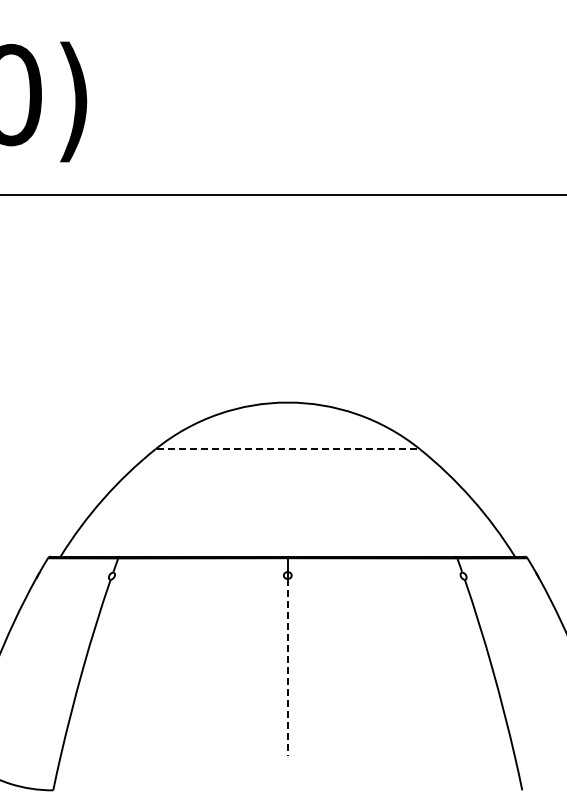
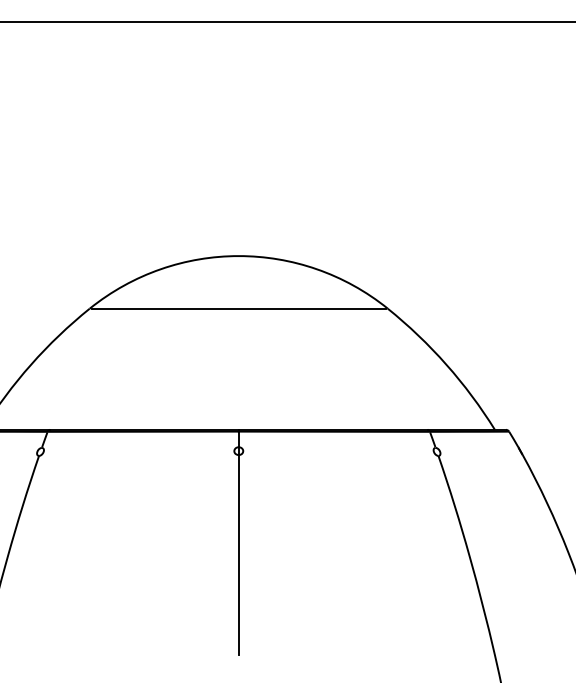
line: (287, 449) -> (238, 309), dashed -> solid
line: (287, 667) -> (238, 554), dashed -> solid

